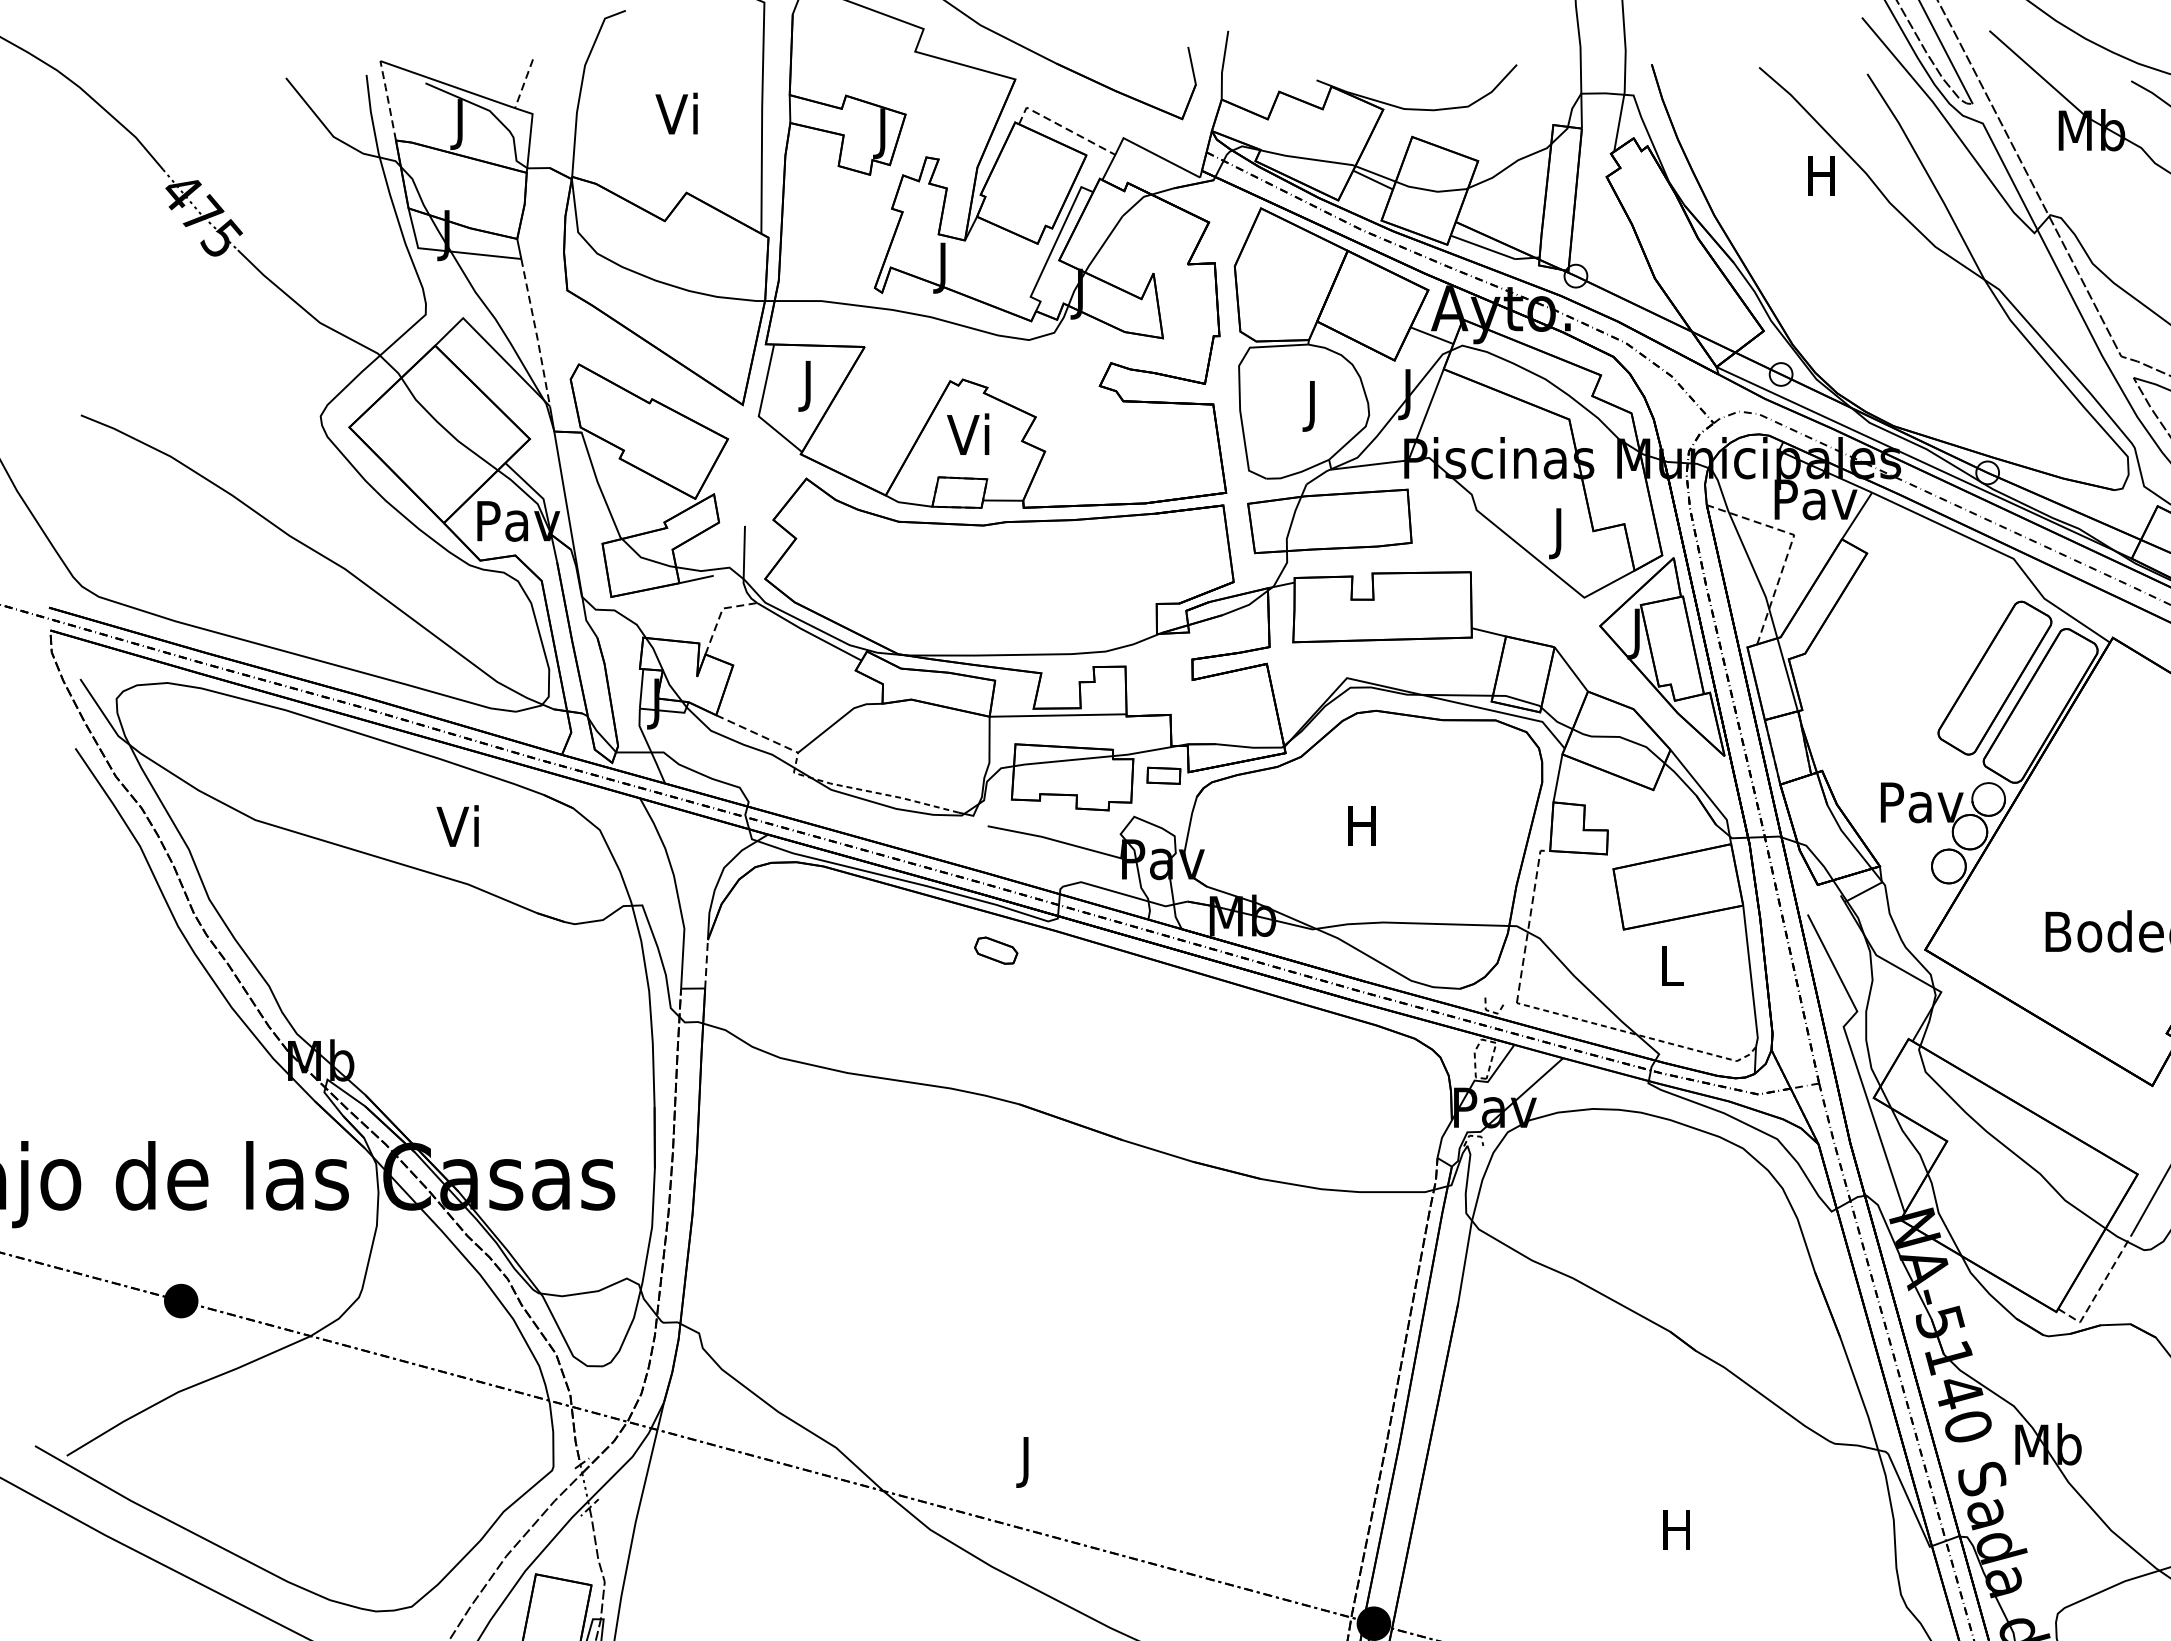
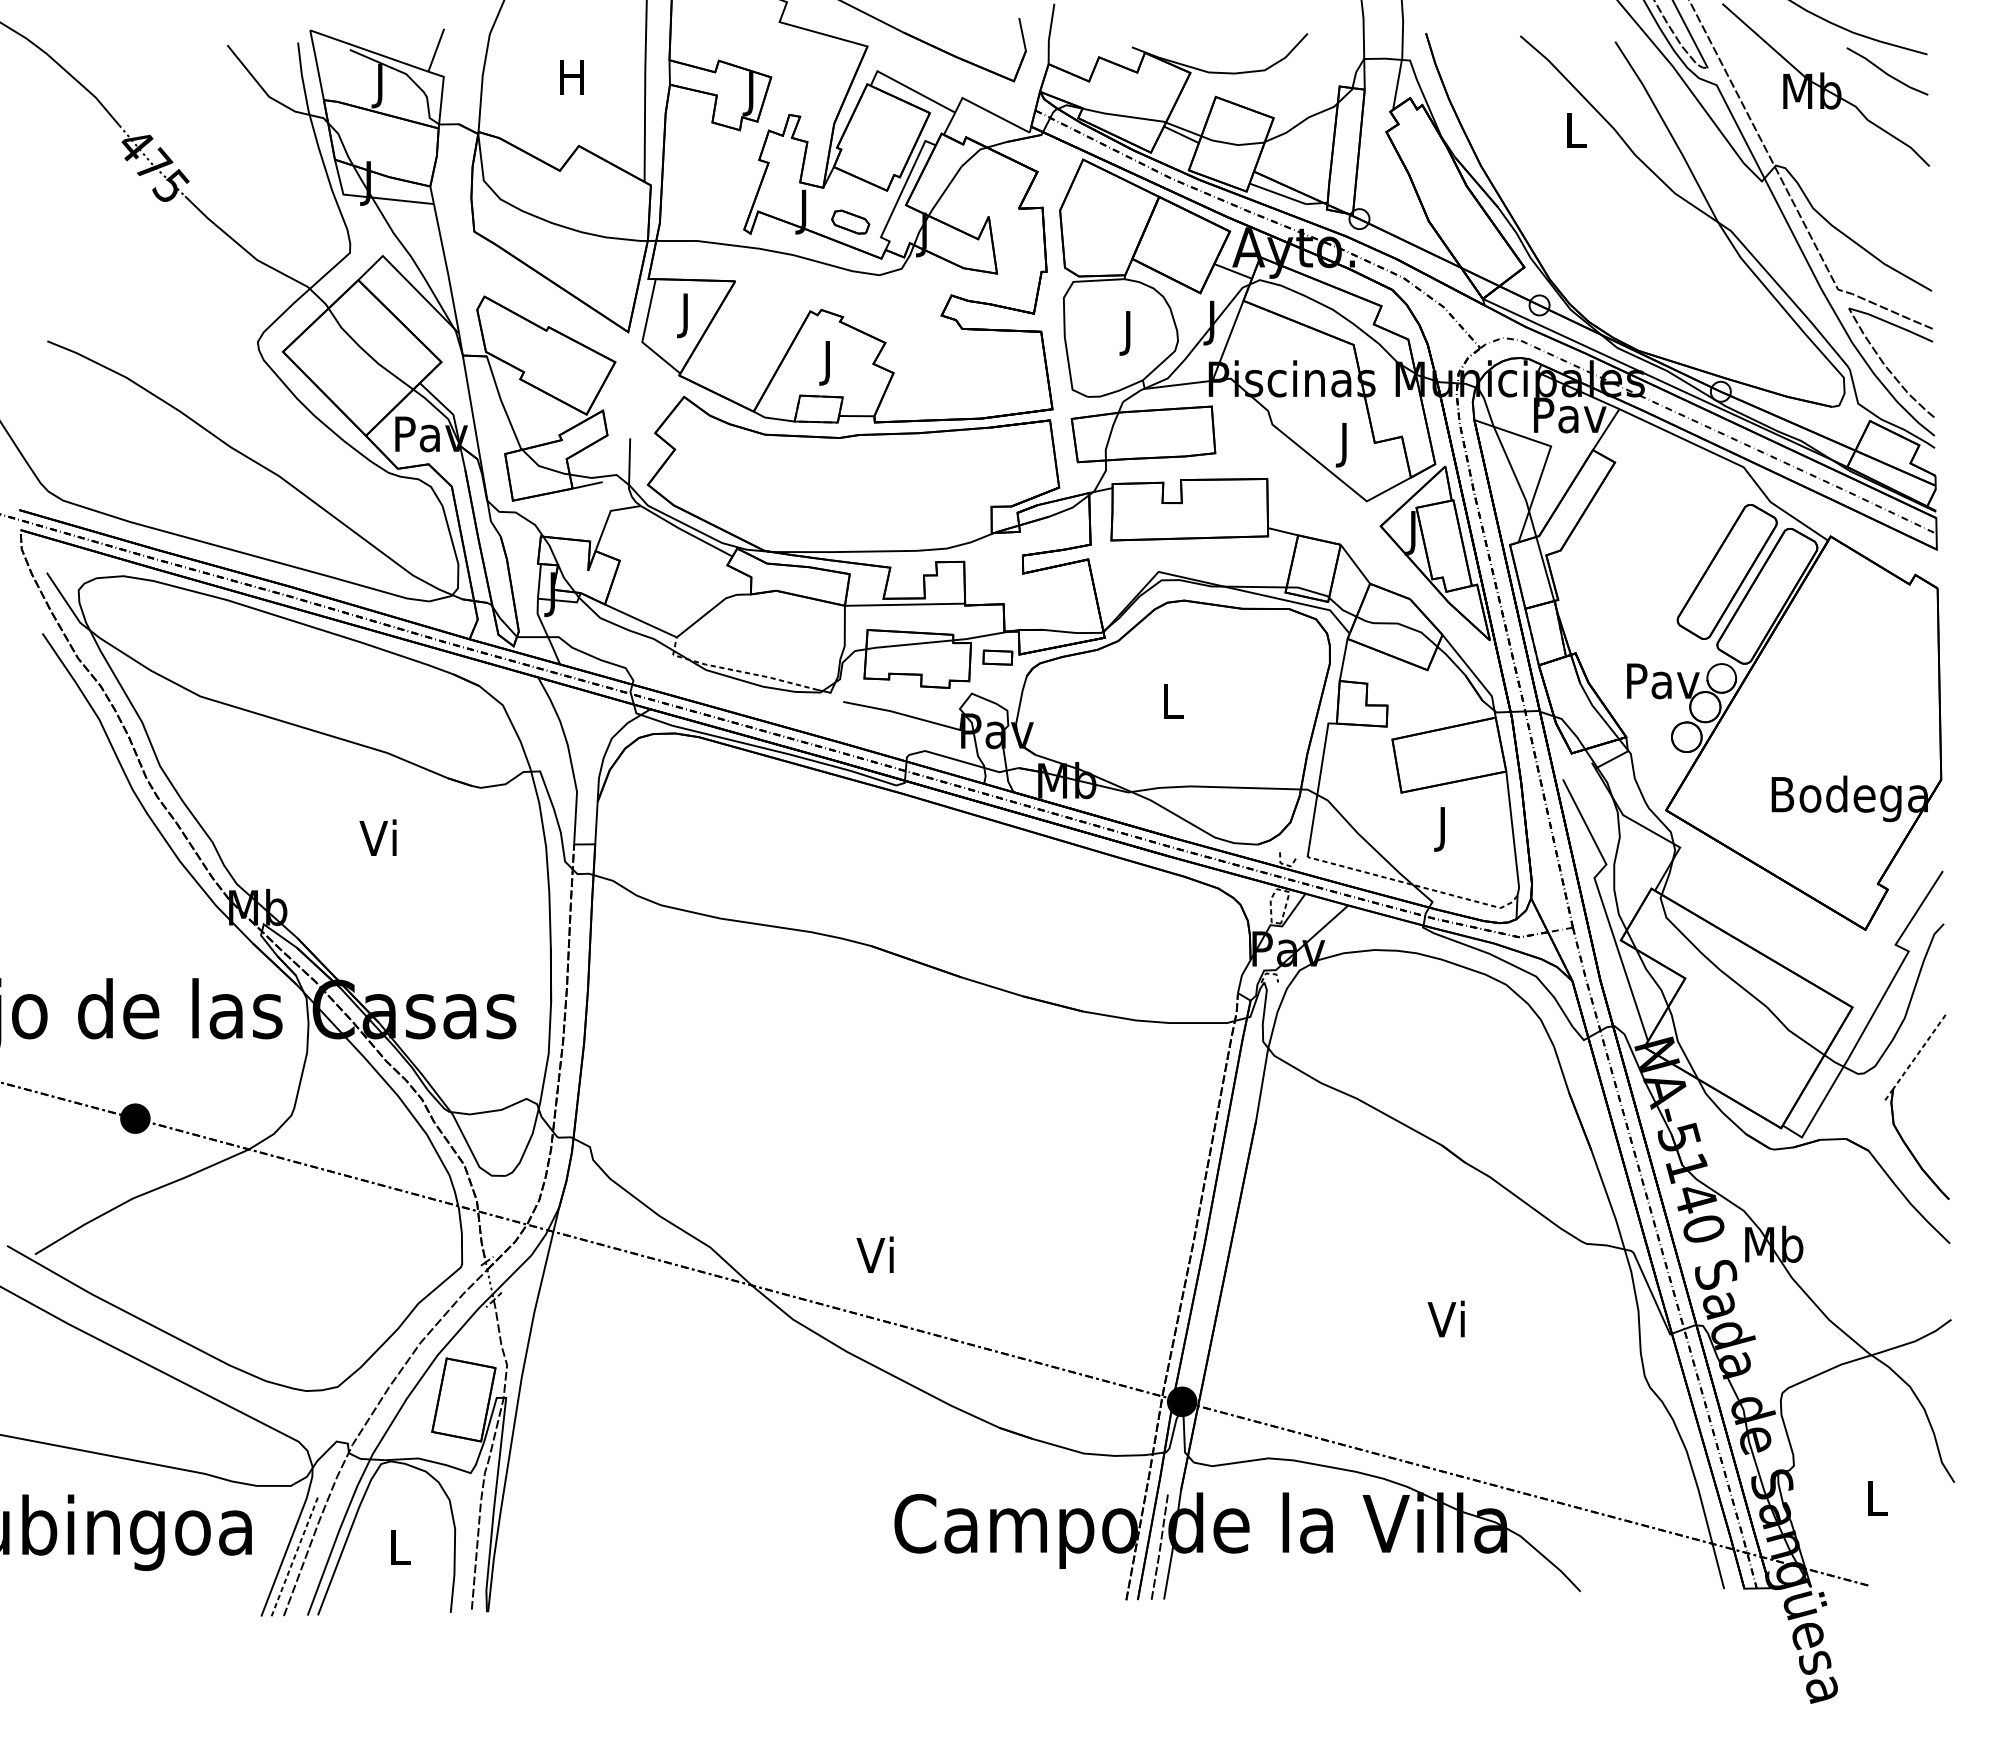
line: (524, 84) -> (436, 50), dashed -> solid
line: (387, 99) -> (316, 64), dashed -> solid
text: (675, 113) -> (569, 76), Vi -> H
line: (1062, 126) -> (908, 87), dashed -> solid
text: (1820, 175) -> (1574, 130), H -> L
line: (536, 333) -> (447, 269), dashed -> solid
text: (967, 439) -> (825, 362), Vi -> J
line: (1791, 544) -> (1548, 454), dashed -> solid
line: (720, 614) -> (608, 516), dashed -> solid
line: (756, 733) -> (640, 620), dashed -> solid
text: (457, 825) -> (377, 837), moved
text: (1361, 825) -> (1171, 701), H -> L
line: (1529, 921) -> (1318, 785), dashed -> solid
part: (995, 949) -> (850, 221), moved
line: (706, 963) -> (596, 822), dashed -> solid
text: (1672, 971) -> (1444, 829), L -> J
line: (2100, 1289) -> (1819, 1108), dashed -> solid
text: (1023, 1461) -> (874, 1259), J -> Vi
text: (1673, 1528) -> (1445, 1318), H -> Vi

